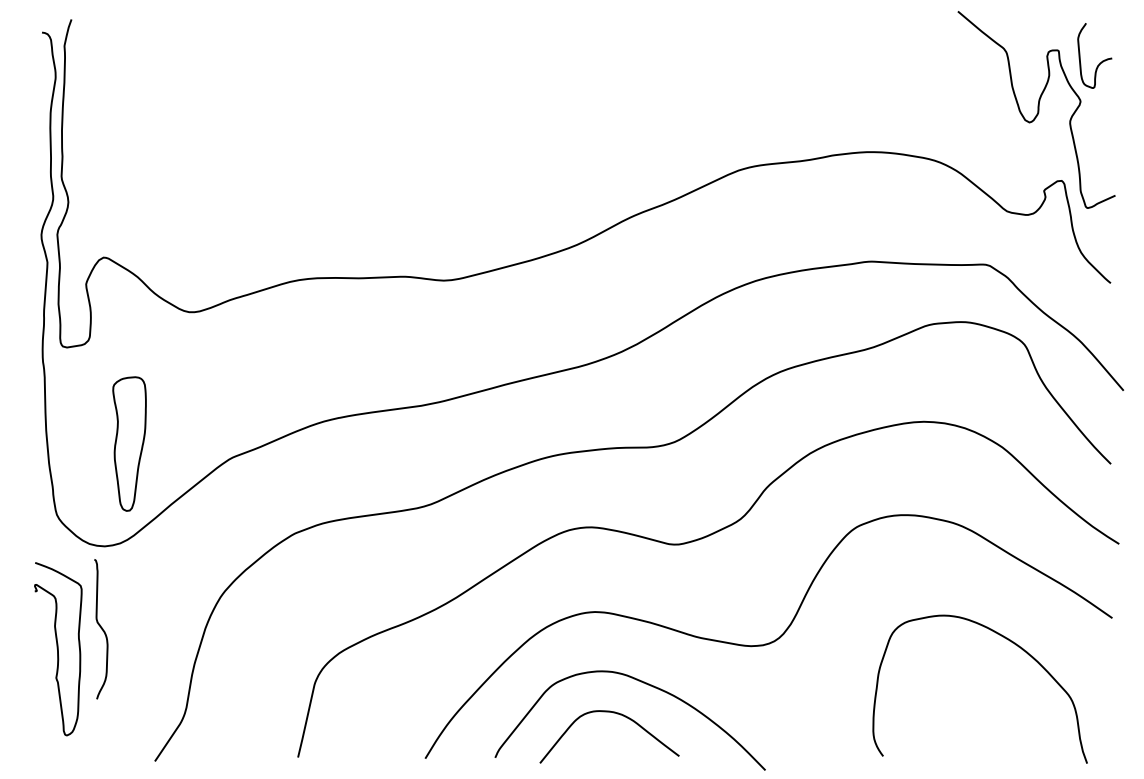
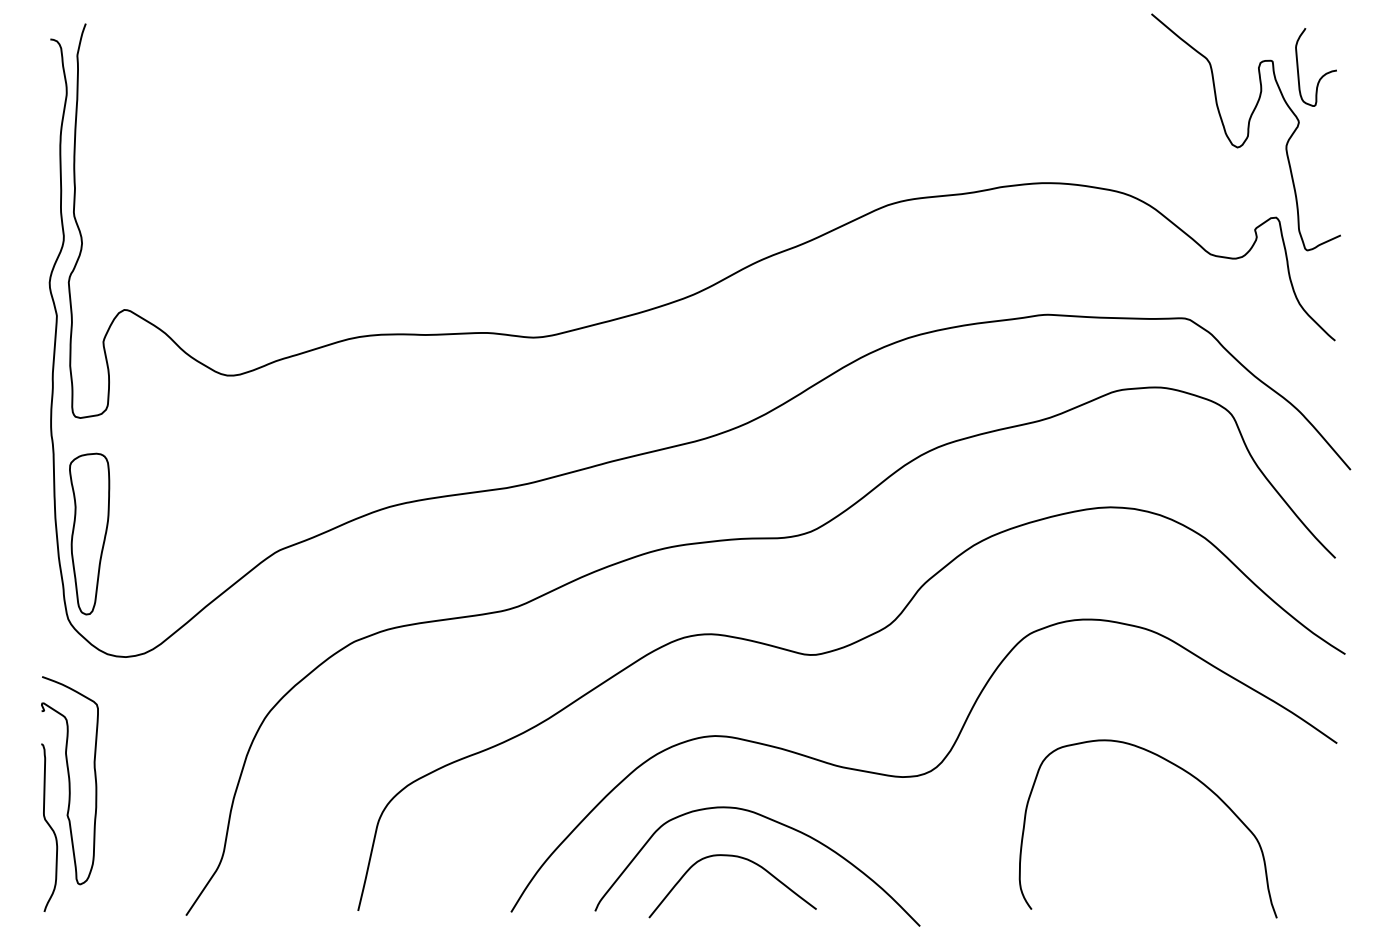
part: (129, 443) -> (89, 533), moved
curve: (101, 629) -> (49, 827), moved
curve: (1007, 639) -> (1180, 769), moved

